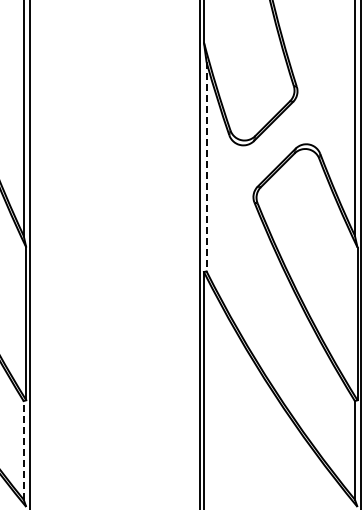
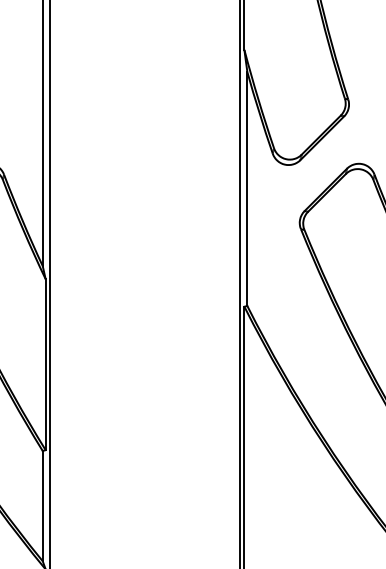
line: (206, 166) -> (247, 188), dashed -> solid
line: (23, 449) -> (42, 505), dashed -> solid

